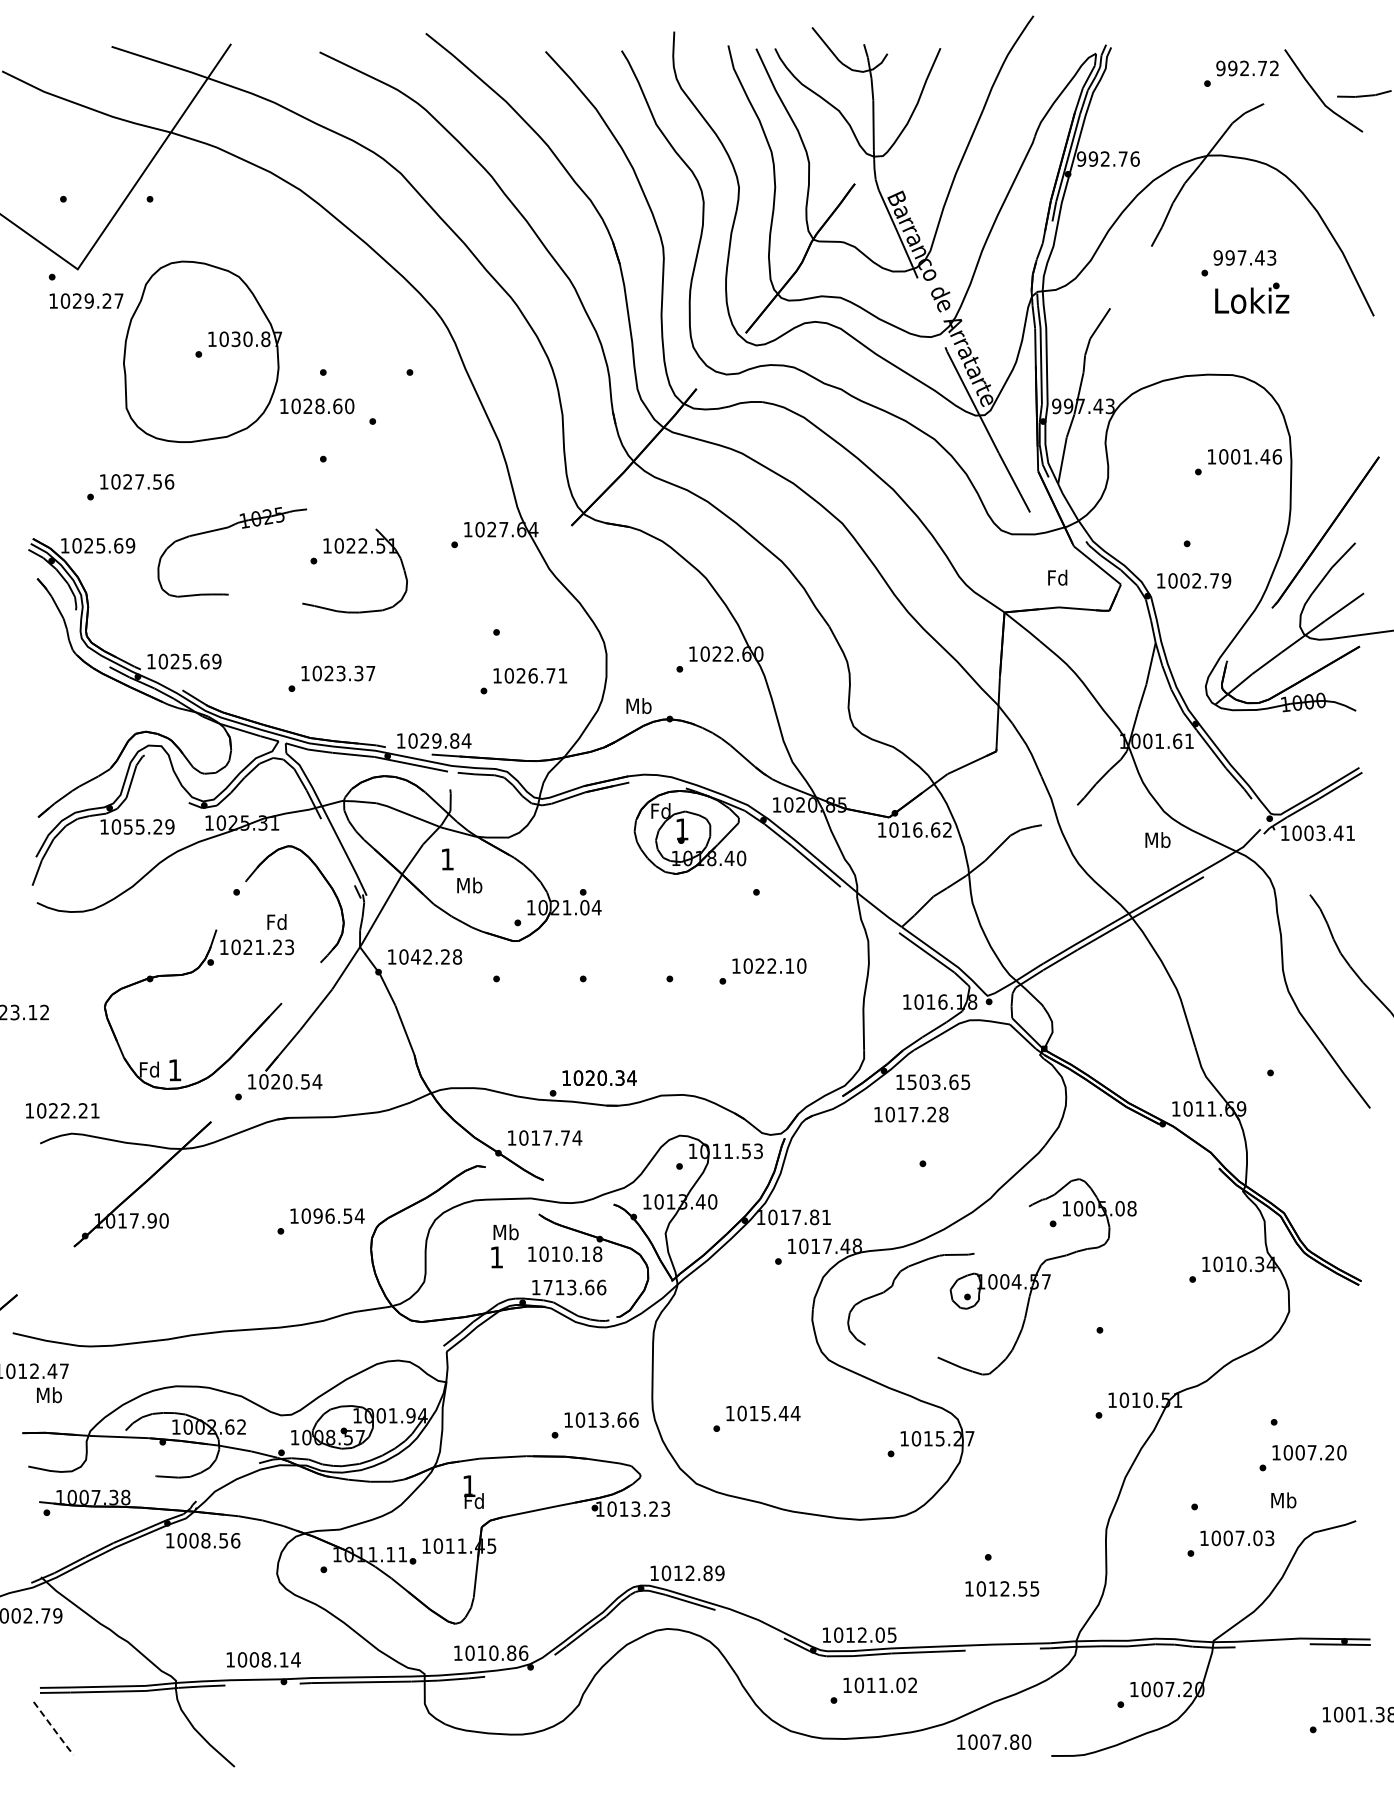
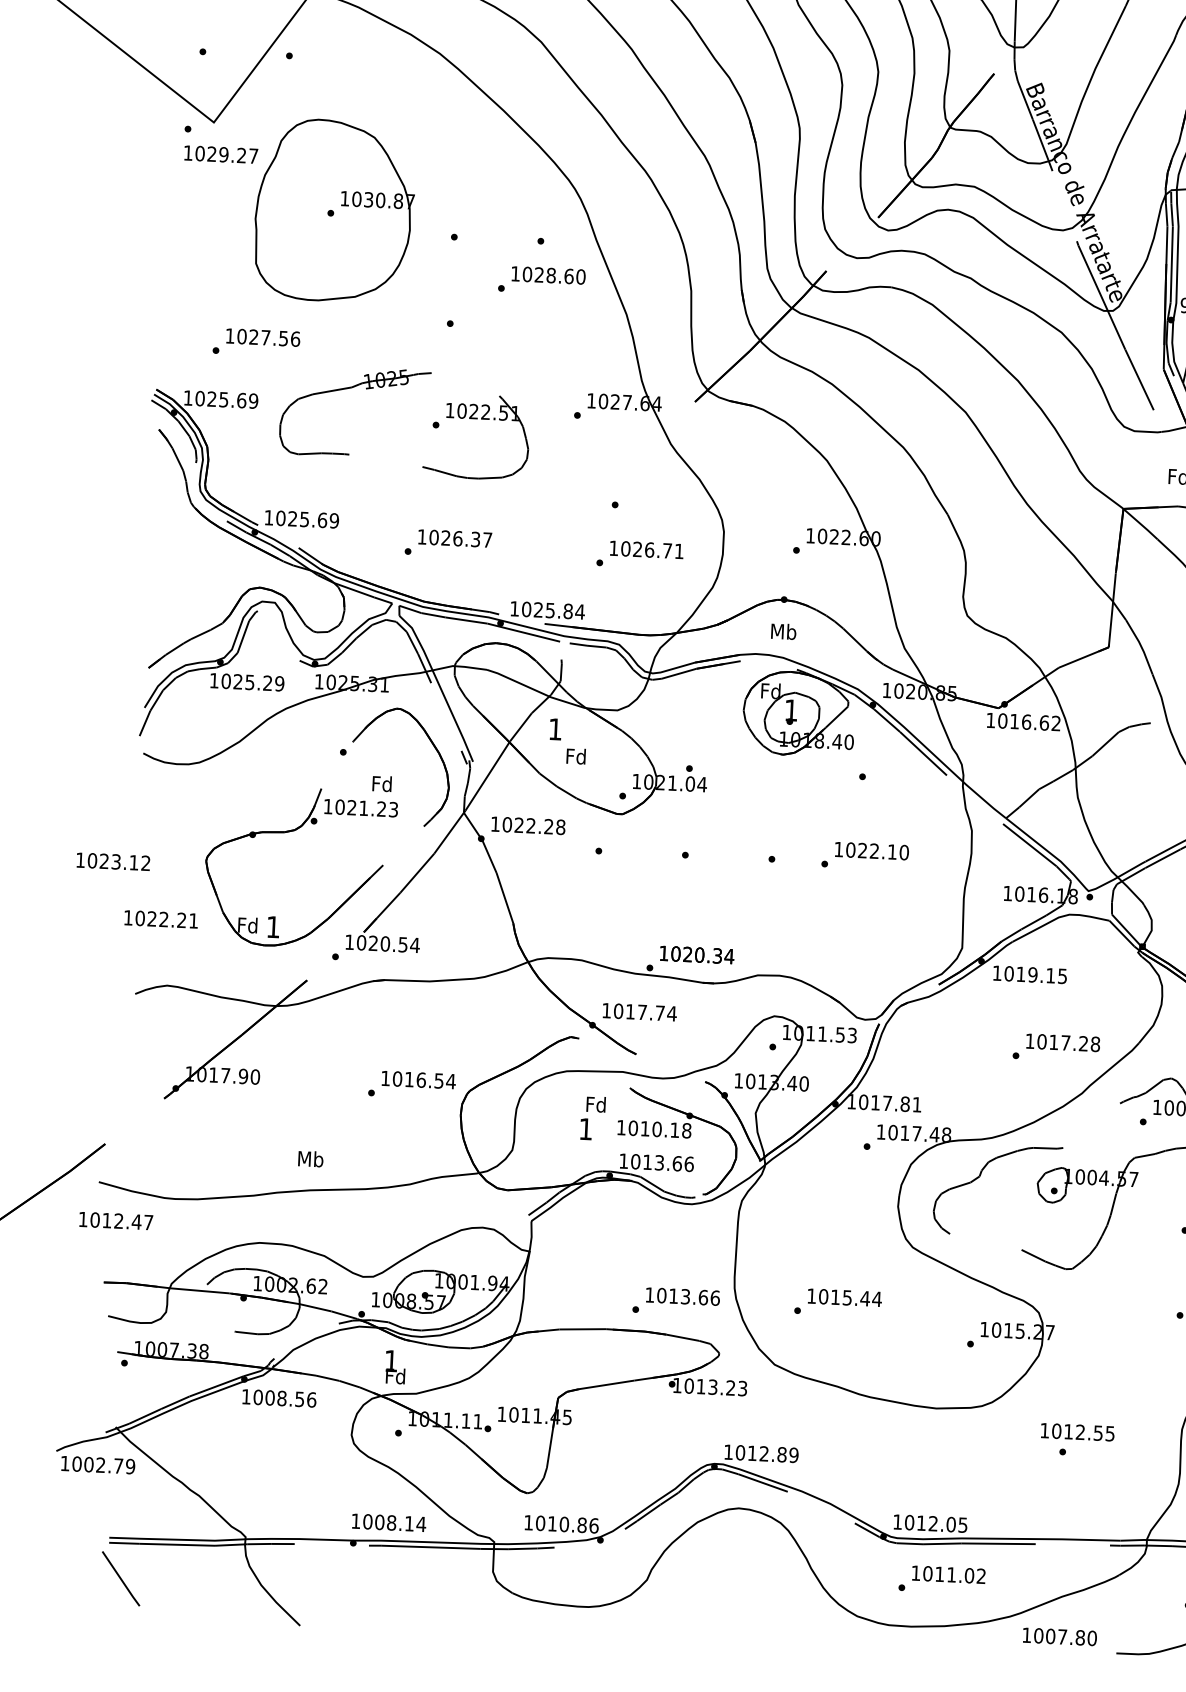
text: (317, 406) -> (548, 275), moved
text: (340, 673) -> (457, 538), 1023.37 -> 1026.37
text: (638, 705) -> (783, 631), moved
text: (436, 740) -> (550, 610), 1029.84 -> 1025.84
text: (127, 826) -> (237, 681), 1055.29 -> 1025.29
text: (469, 885) -> (576, 756), Mb -> Fd
text: (415, 956) -> (518, 824), 1042.28 -> 1022.28
text: (932, 1081) -> (1029, 974), 1503.65 -> 1019.15
text: (62, 1110) -> (161, 919), moved
text: (911, 1114) -> (1063, 1042), moved
text: (317, 1215) -> (408, 1078), 1096.54 -> 1016.54
text: (505, 1232) -> (595, 1104), Mb -> Fd
text: (547, 1287) -> (635, 1161), 1713.66 -> 1013.66
text: (49, 1395) -> (310, 1159), moved
text: (473, 1491) -> (395, 1366), moved
text: (1002, 1588) -> (1077, 1431), moved
text: (263, 1659) -> (388, 1522), moved
line: (54, 1729) -> (121, 1579), dashed -> solid

